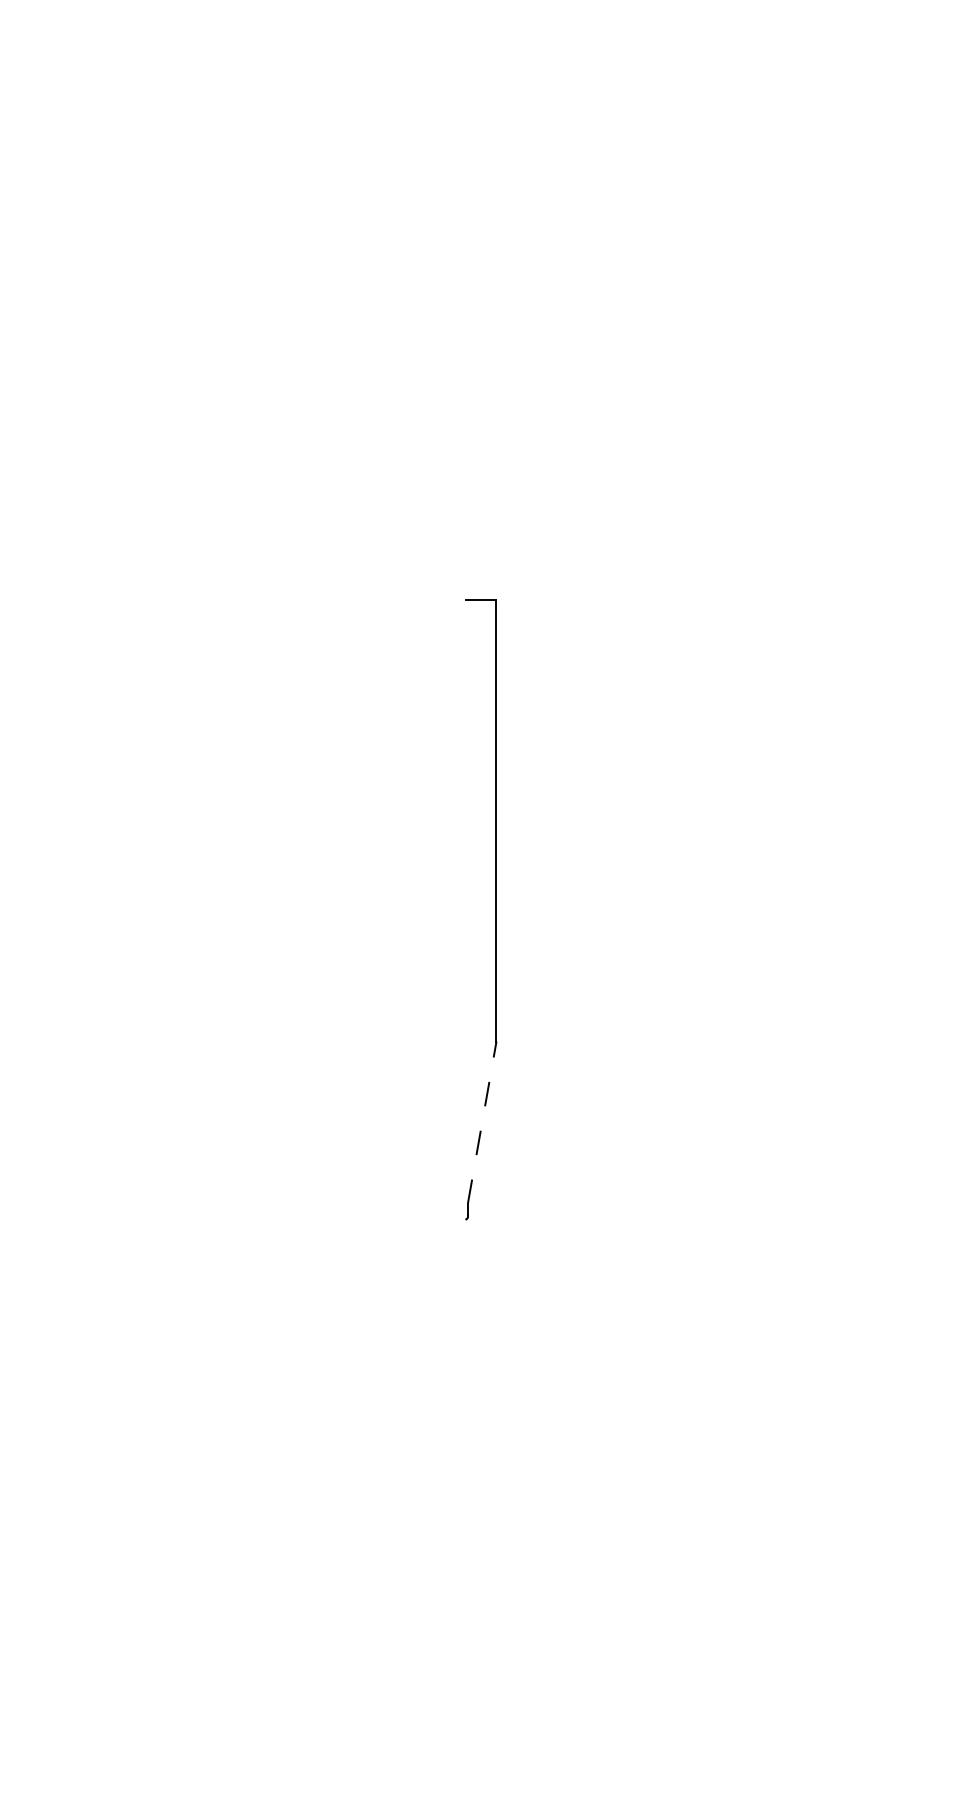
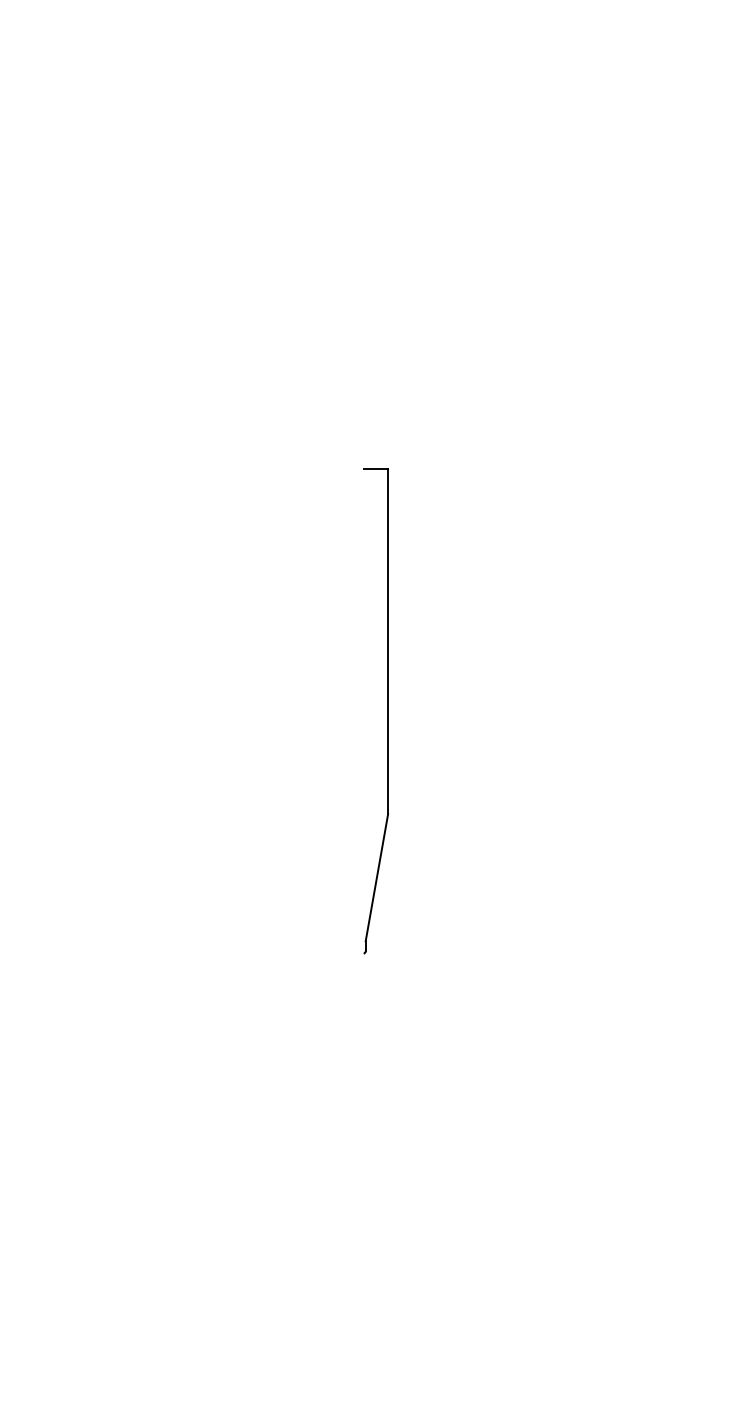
line: (482, 1122) -> (377, 877), dashed -> solid

